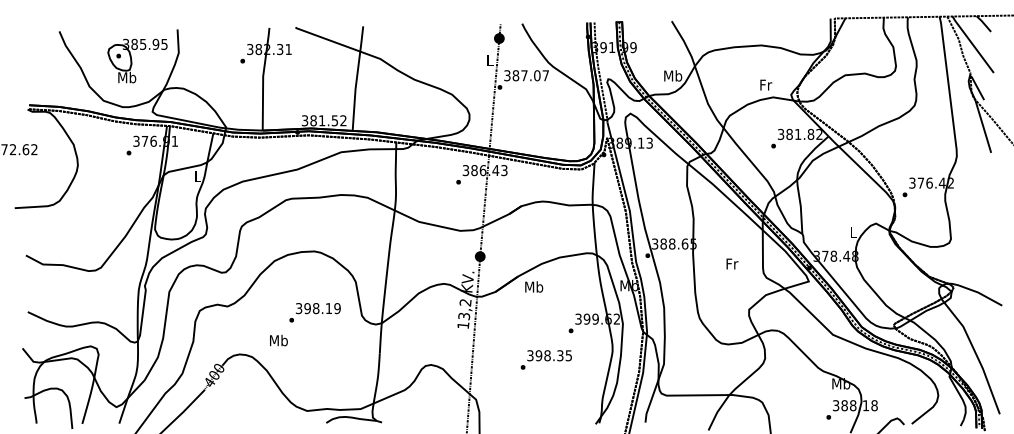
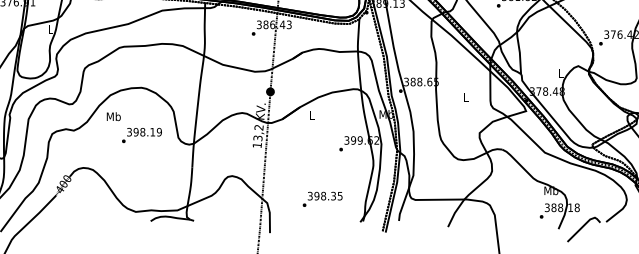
text: (732, 263) -> (466, 97), Fr -> L
text: (534, 286) -> (312, 115), Mb -> L
text: (278, 340) -> (113, 116), moved
text: (545, 359) -> (322, 199), moved

